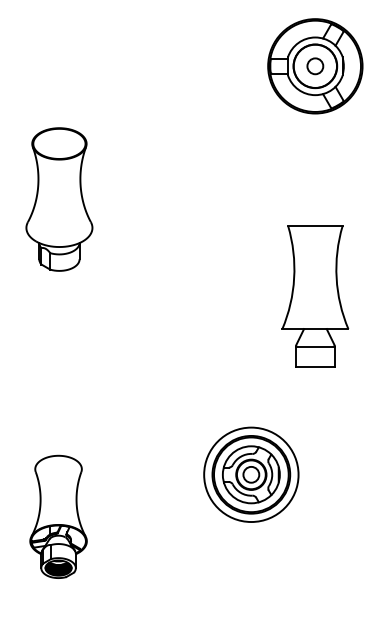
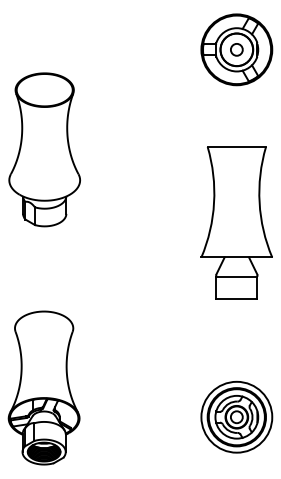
part: (59, 199) -> (44, 149), size x1.43
part: (315, 296) -> (236, 222), size x1.43
part: (251, 474) -> (236, 417), moved
part: (58, 516) -> (44, 387), size x1.67

